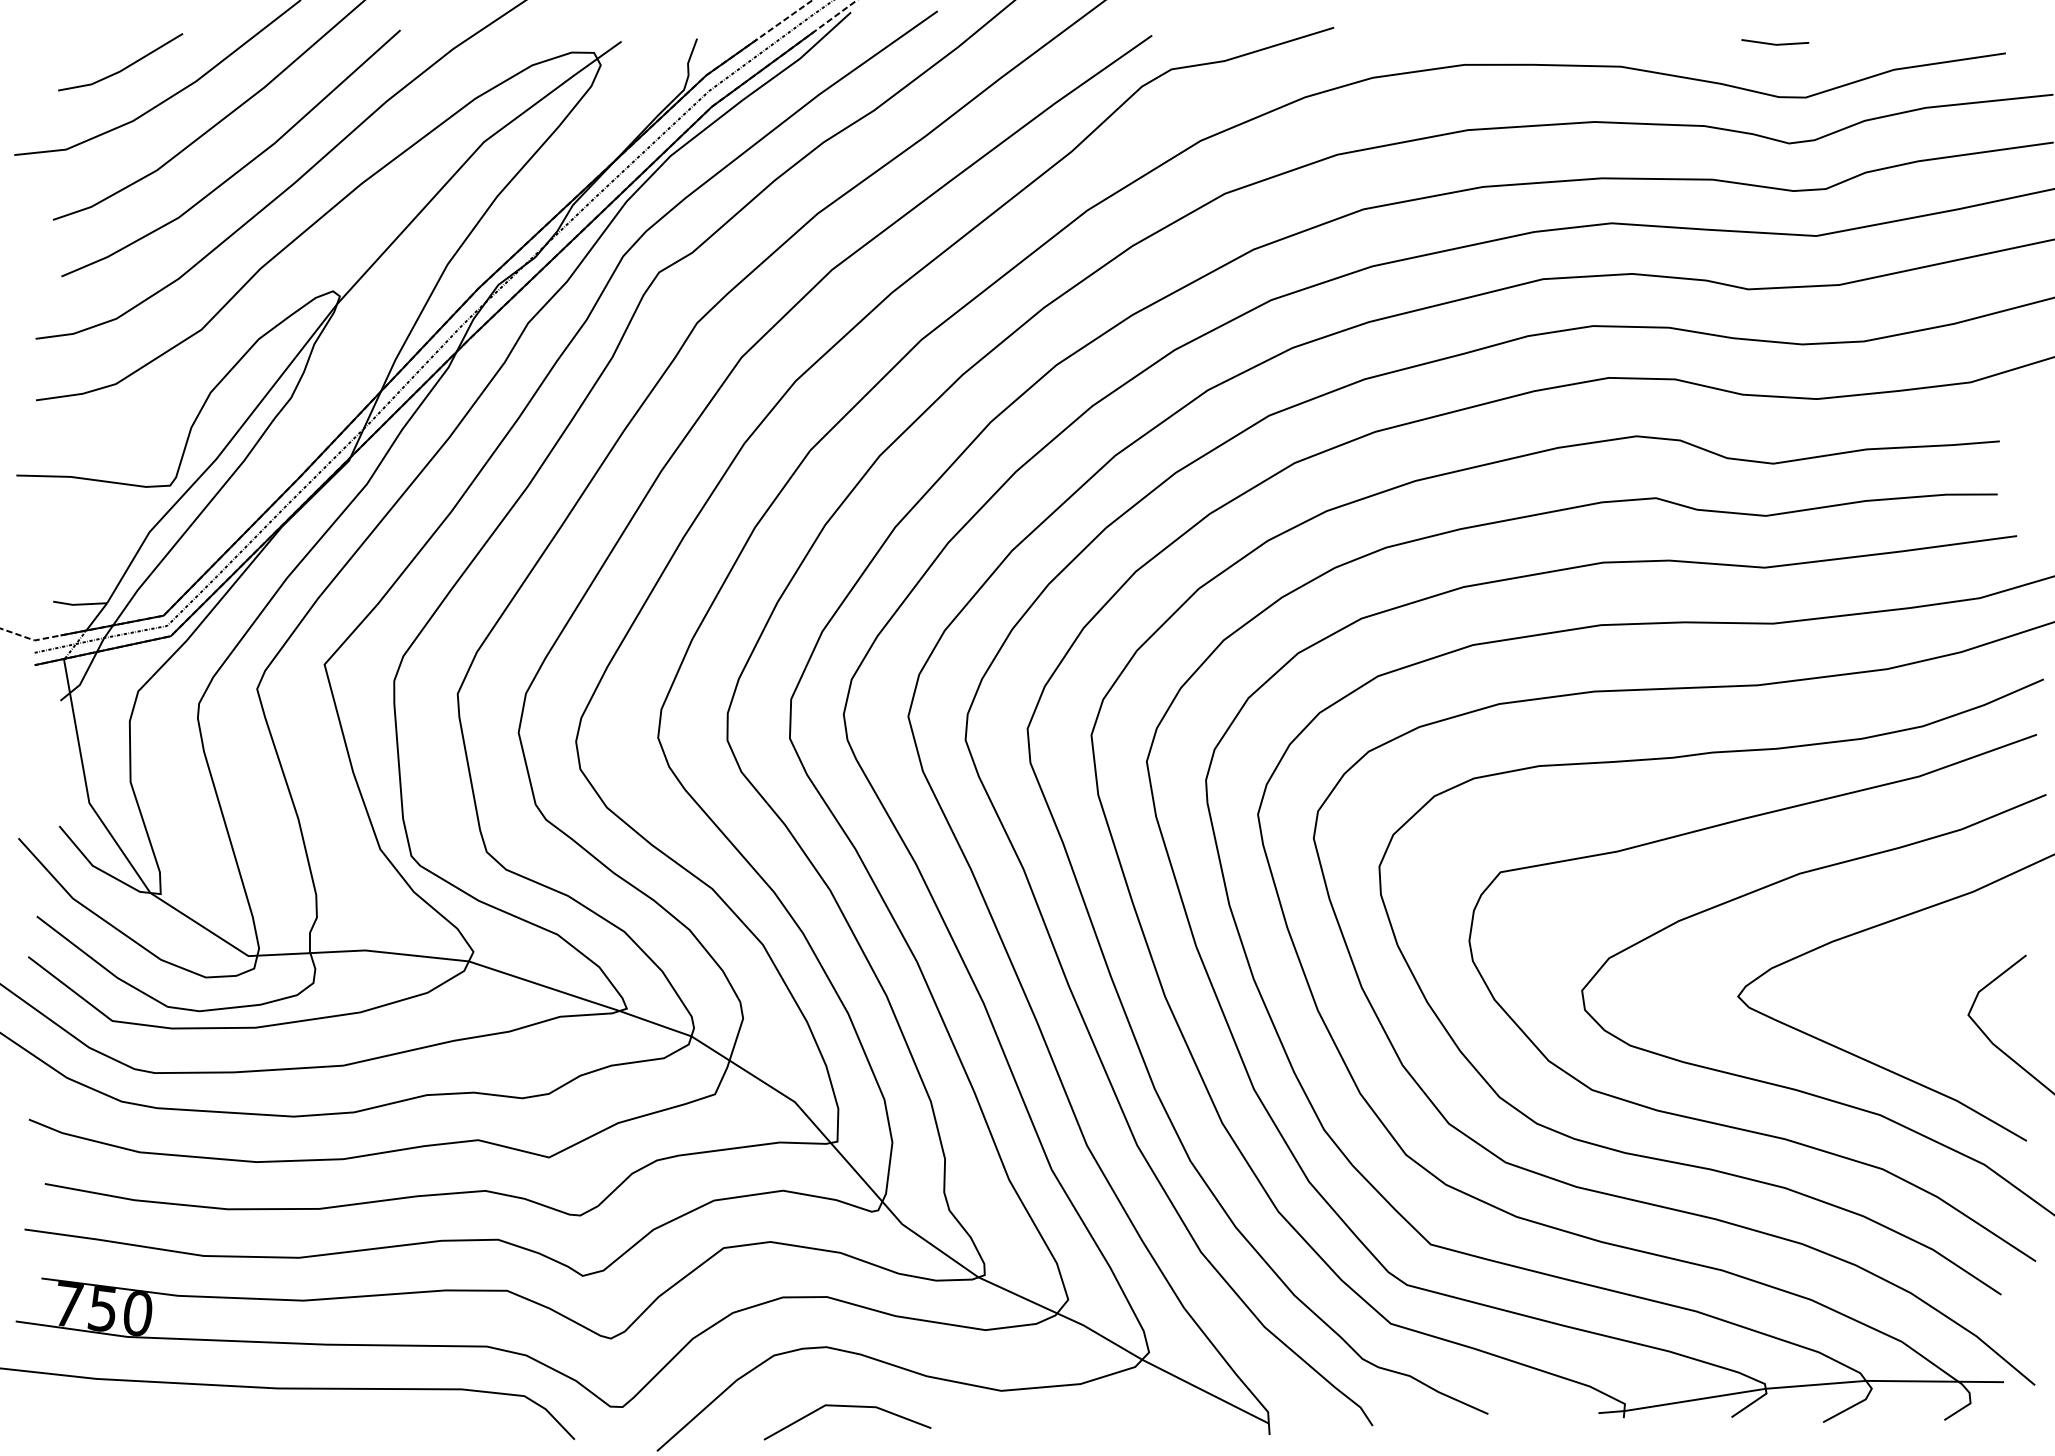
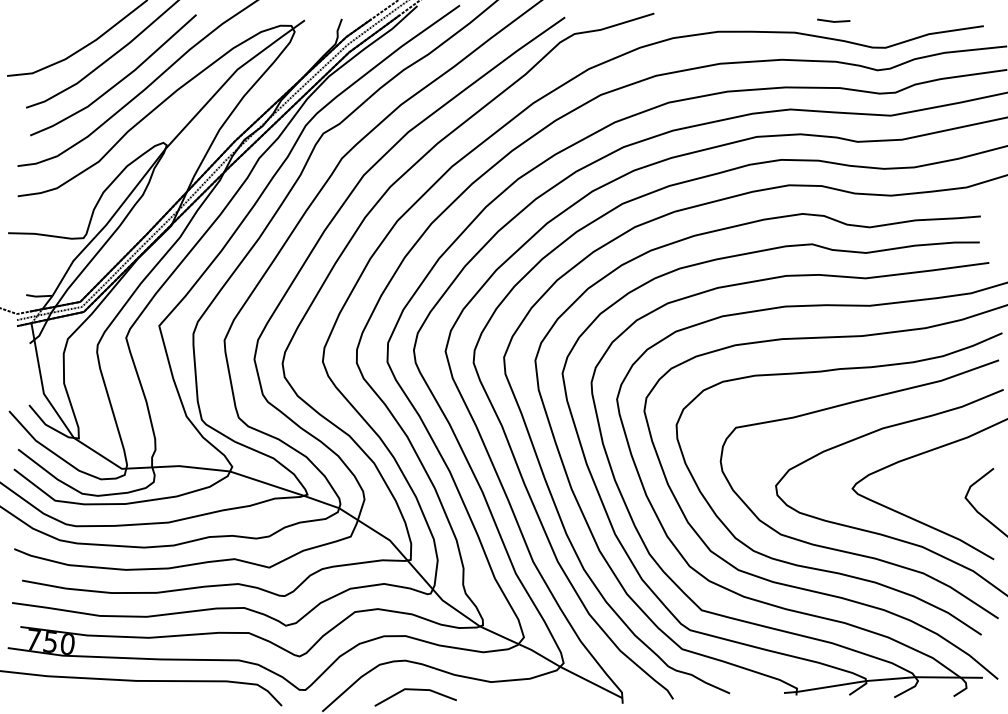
line: (1772, 41) -> (832, 20), moved
line: (121, 68) -> (59, 33), removed

